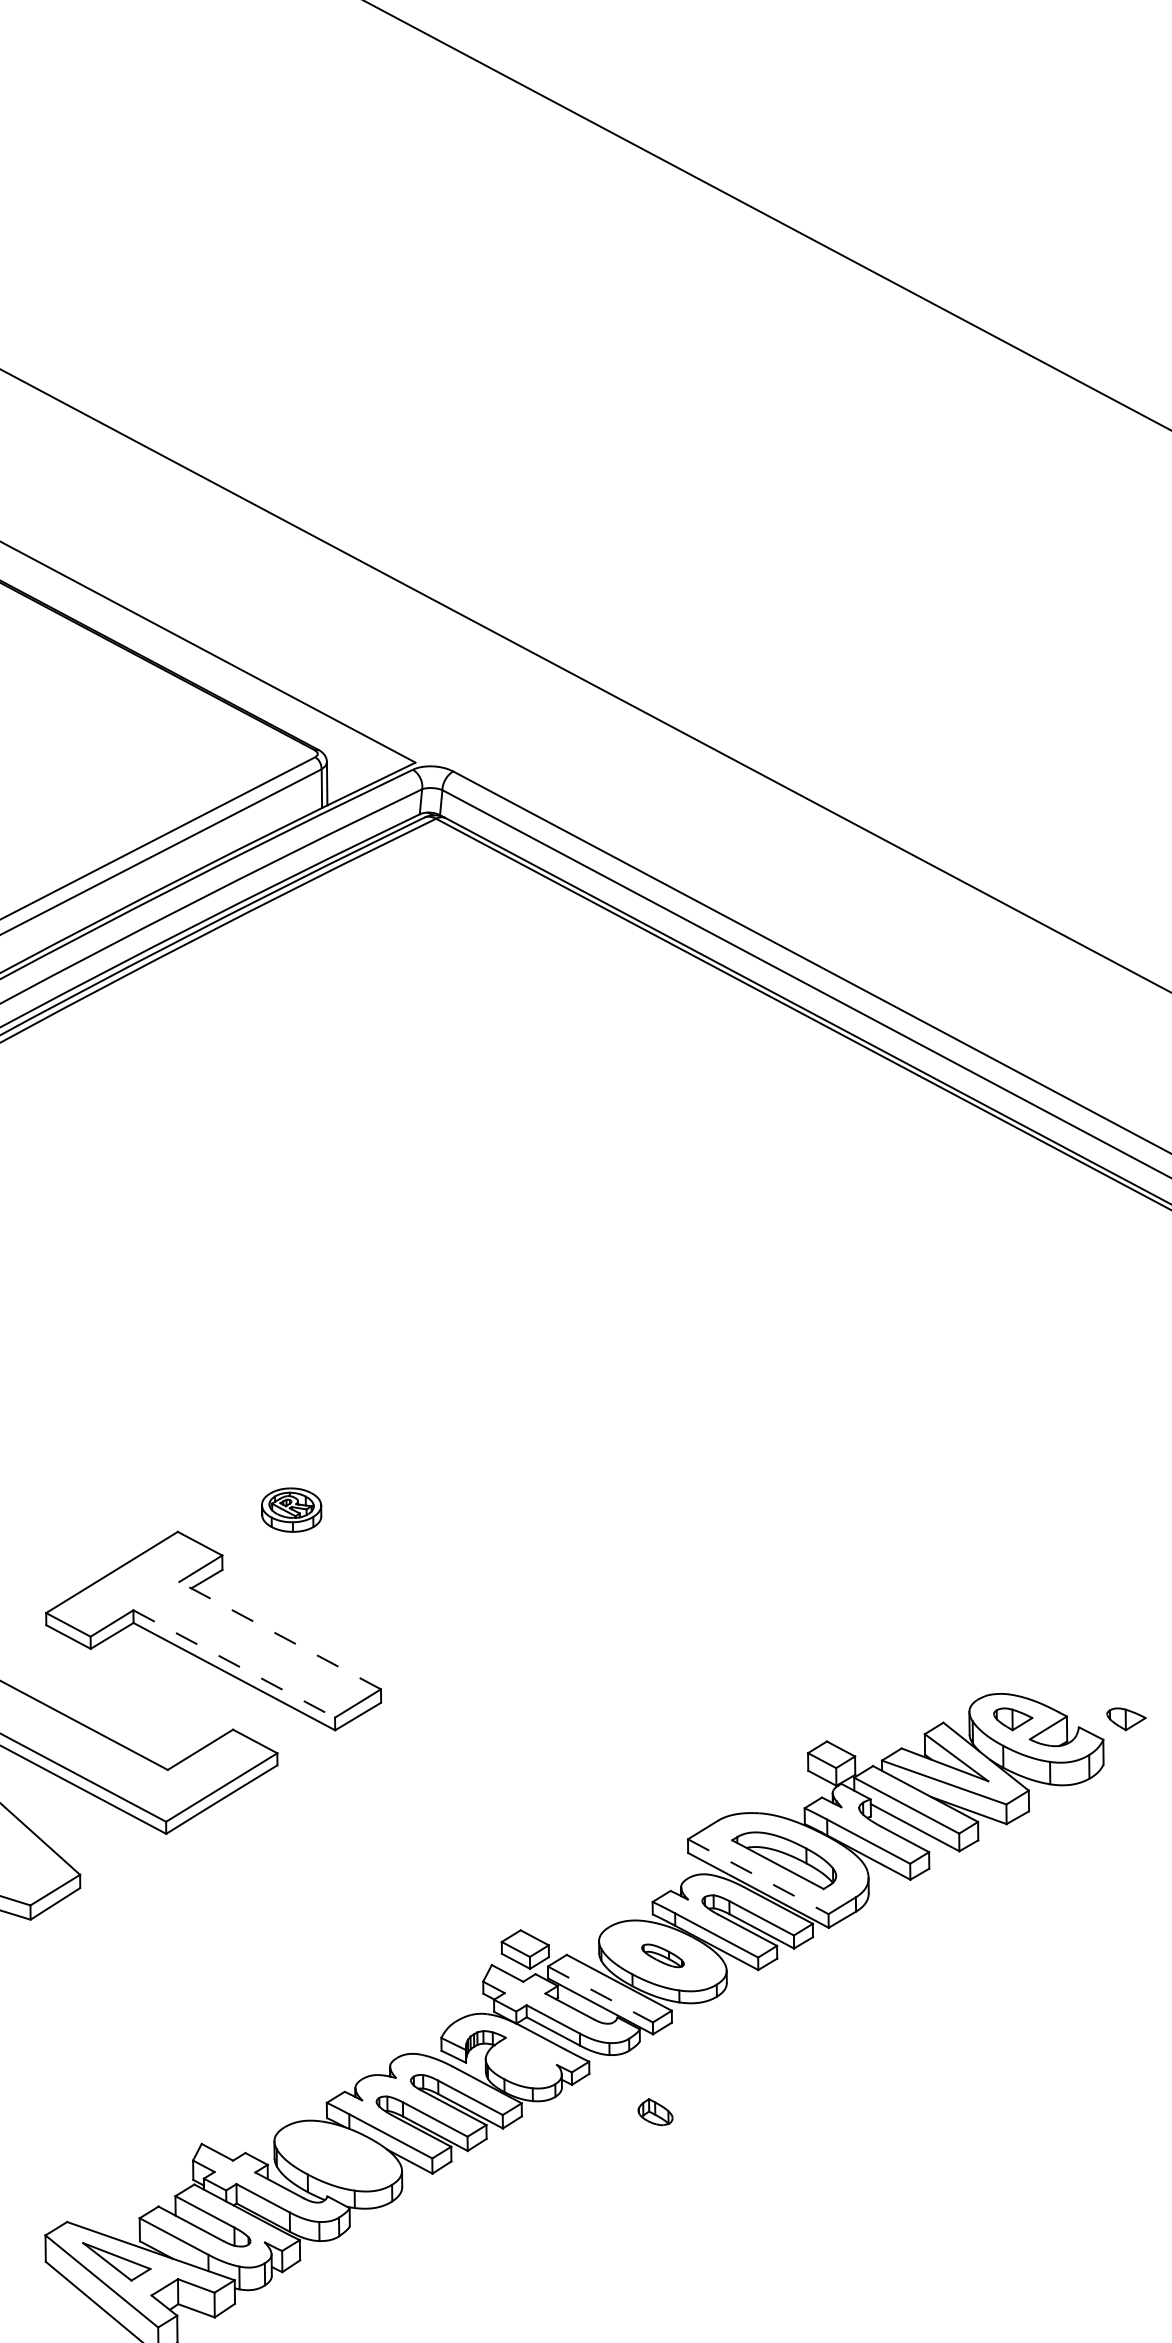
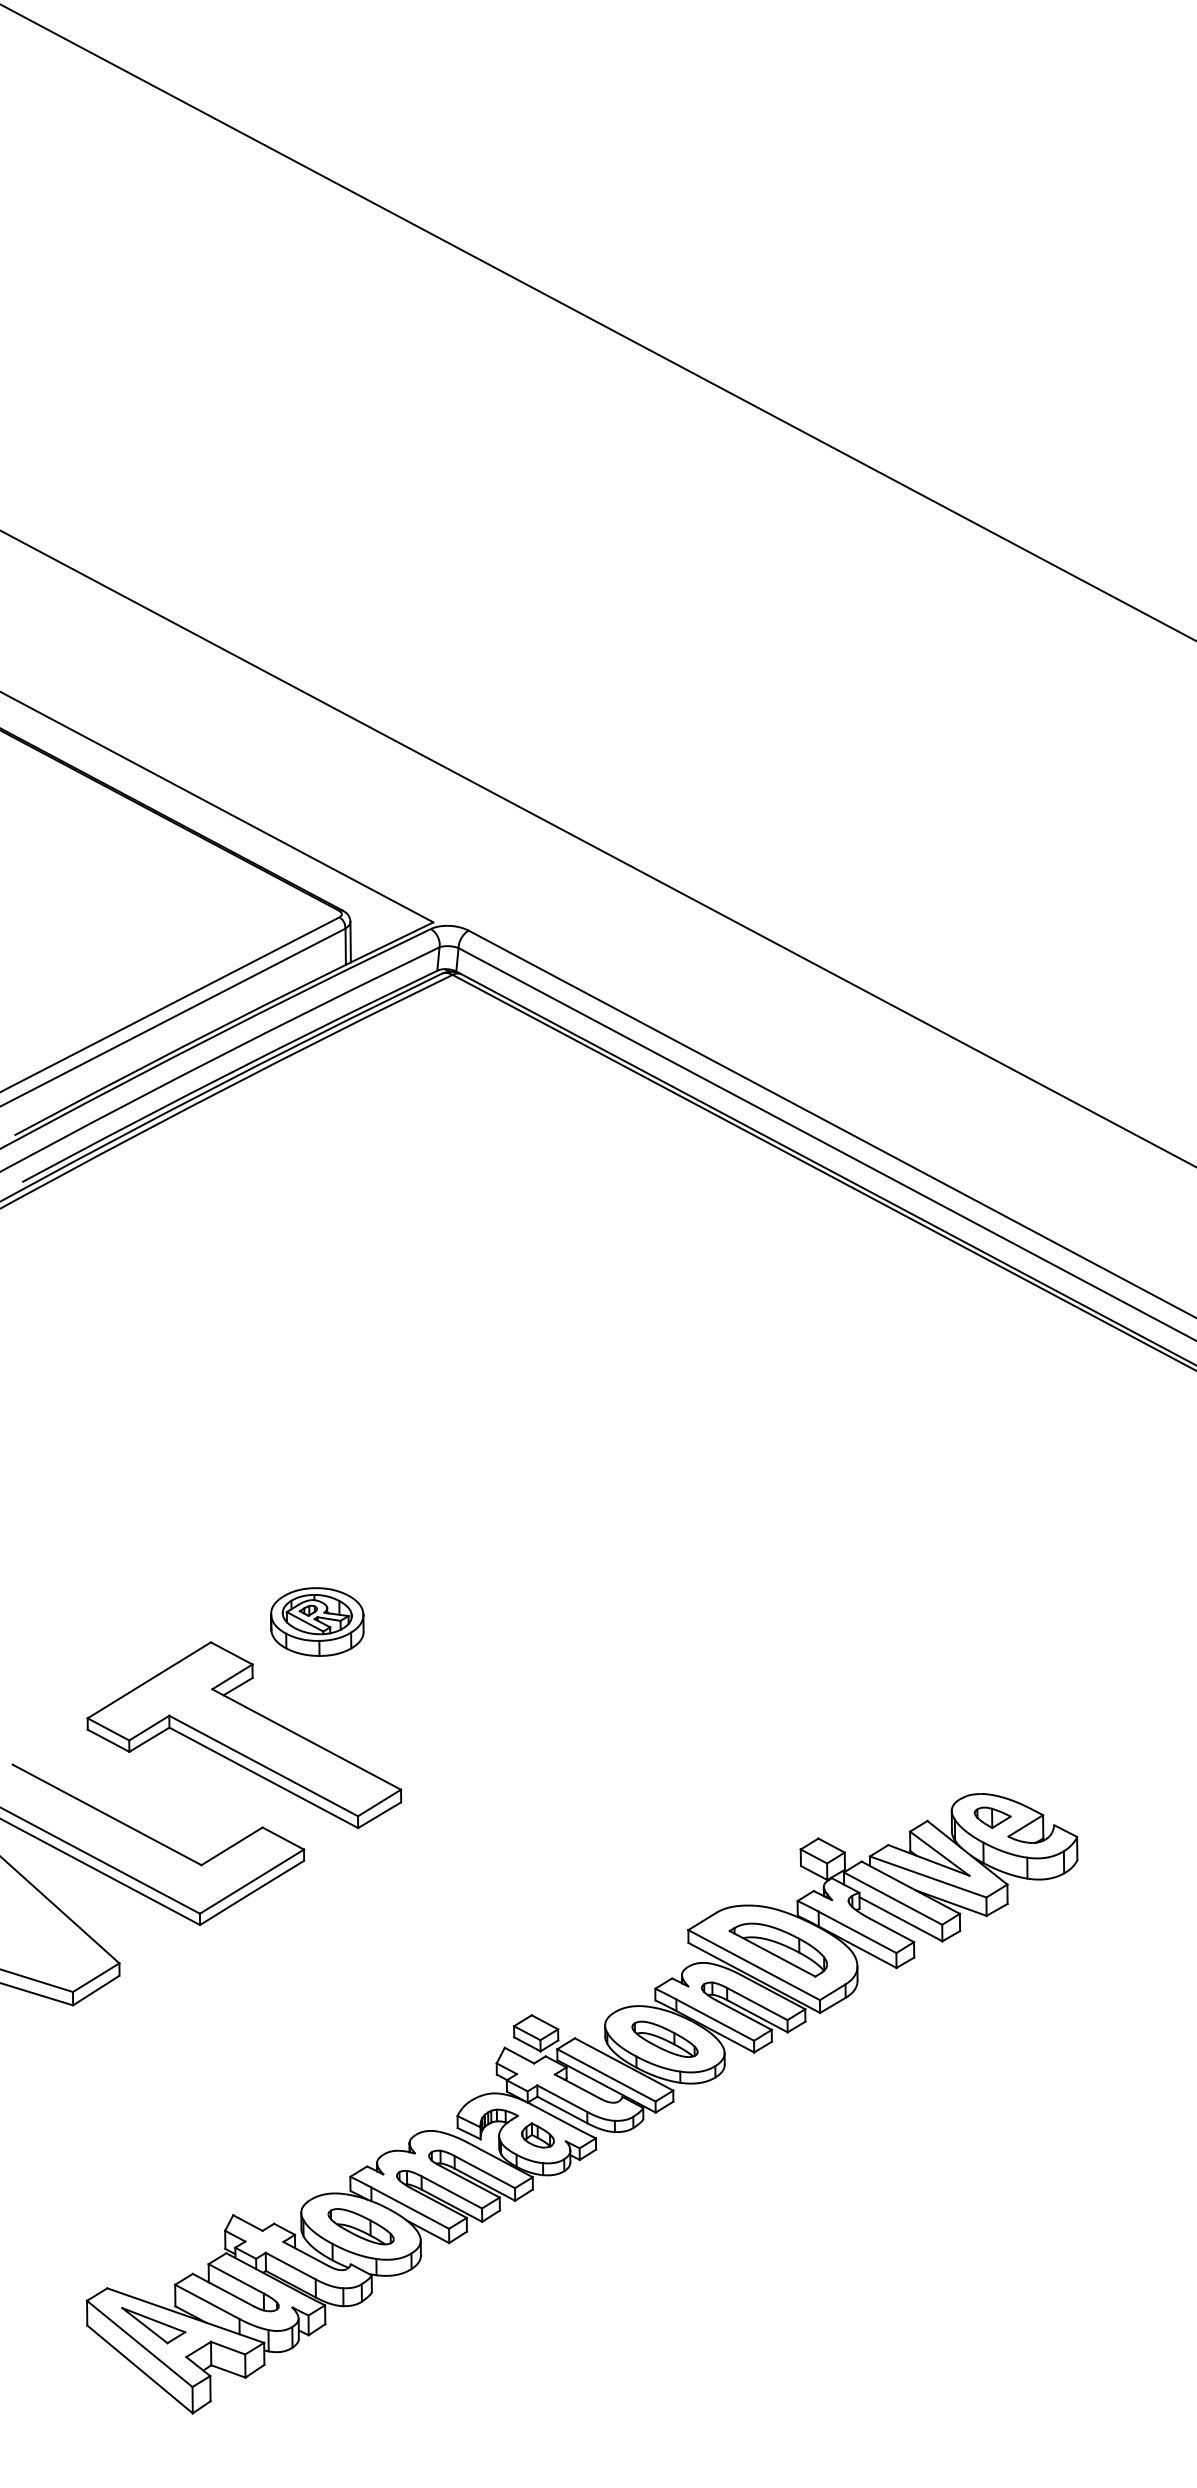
part: (291, 1509) -> (317, 1621), size x1.67
line: (279, 1635) -> (306, 1739), dashed -> solid
line: (234, 1664) -> (263, 1766), dashed -> solid
part: (1126, 1718) -> (1098, 1817), removed
line: (758, 1877) -> (754, 1965), dashed -> solid
part: (662, 1955) -> (664, 2038), size x1.67
line: (600, 1994) -> (606, 2075), dashed -> solid
part: (654, 2112) -> (537, 2135), moved
part: (337, 2155) -> (360, 2226), added

